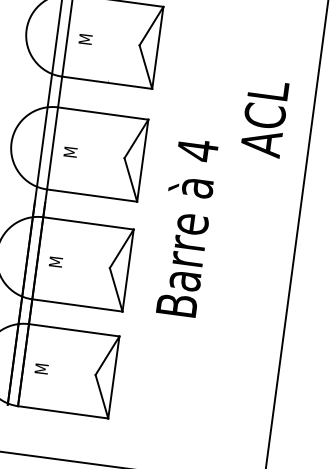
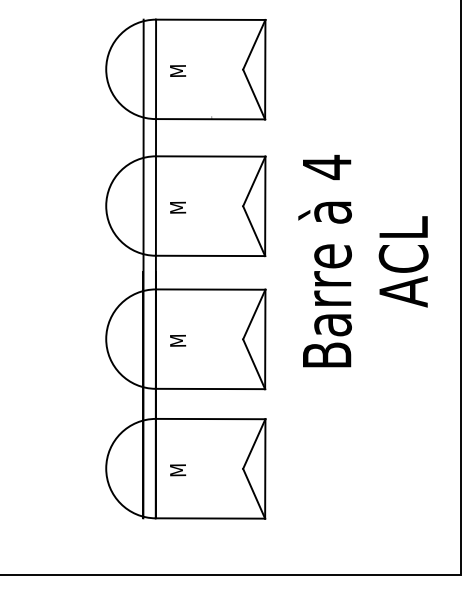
text: (264, 118) -> (403, 261), moved
text: (185, 227) -> (324, 260), moved

